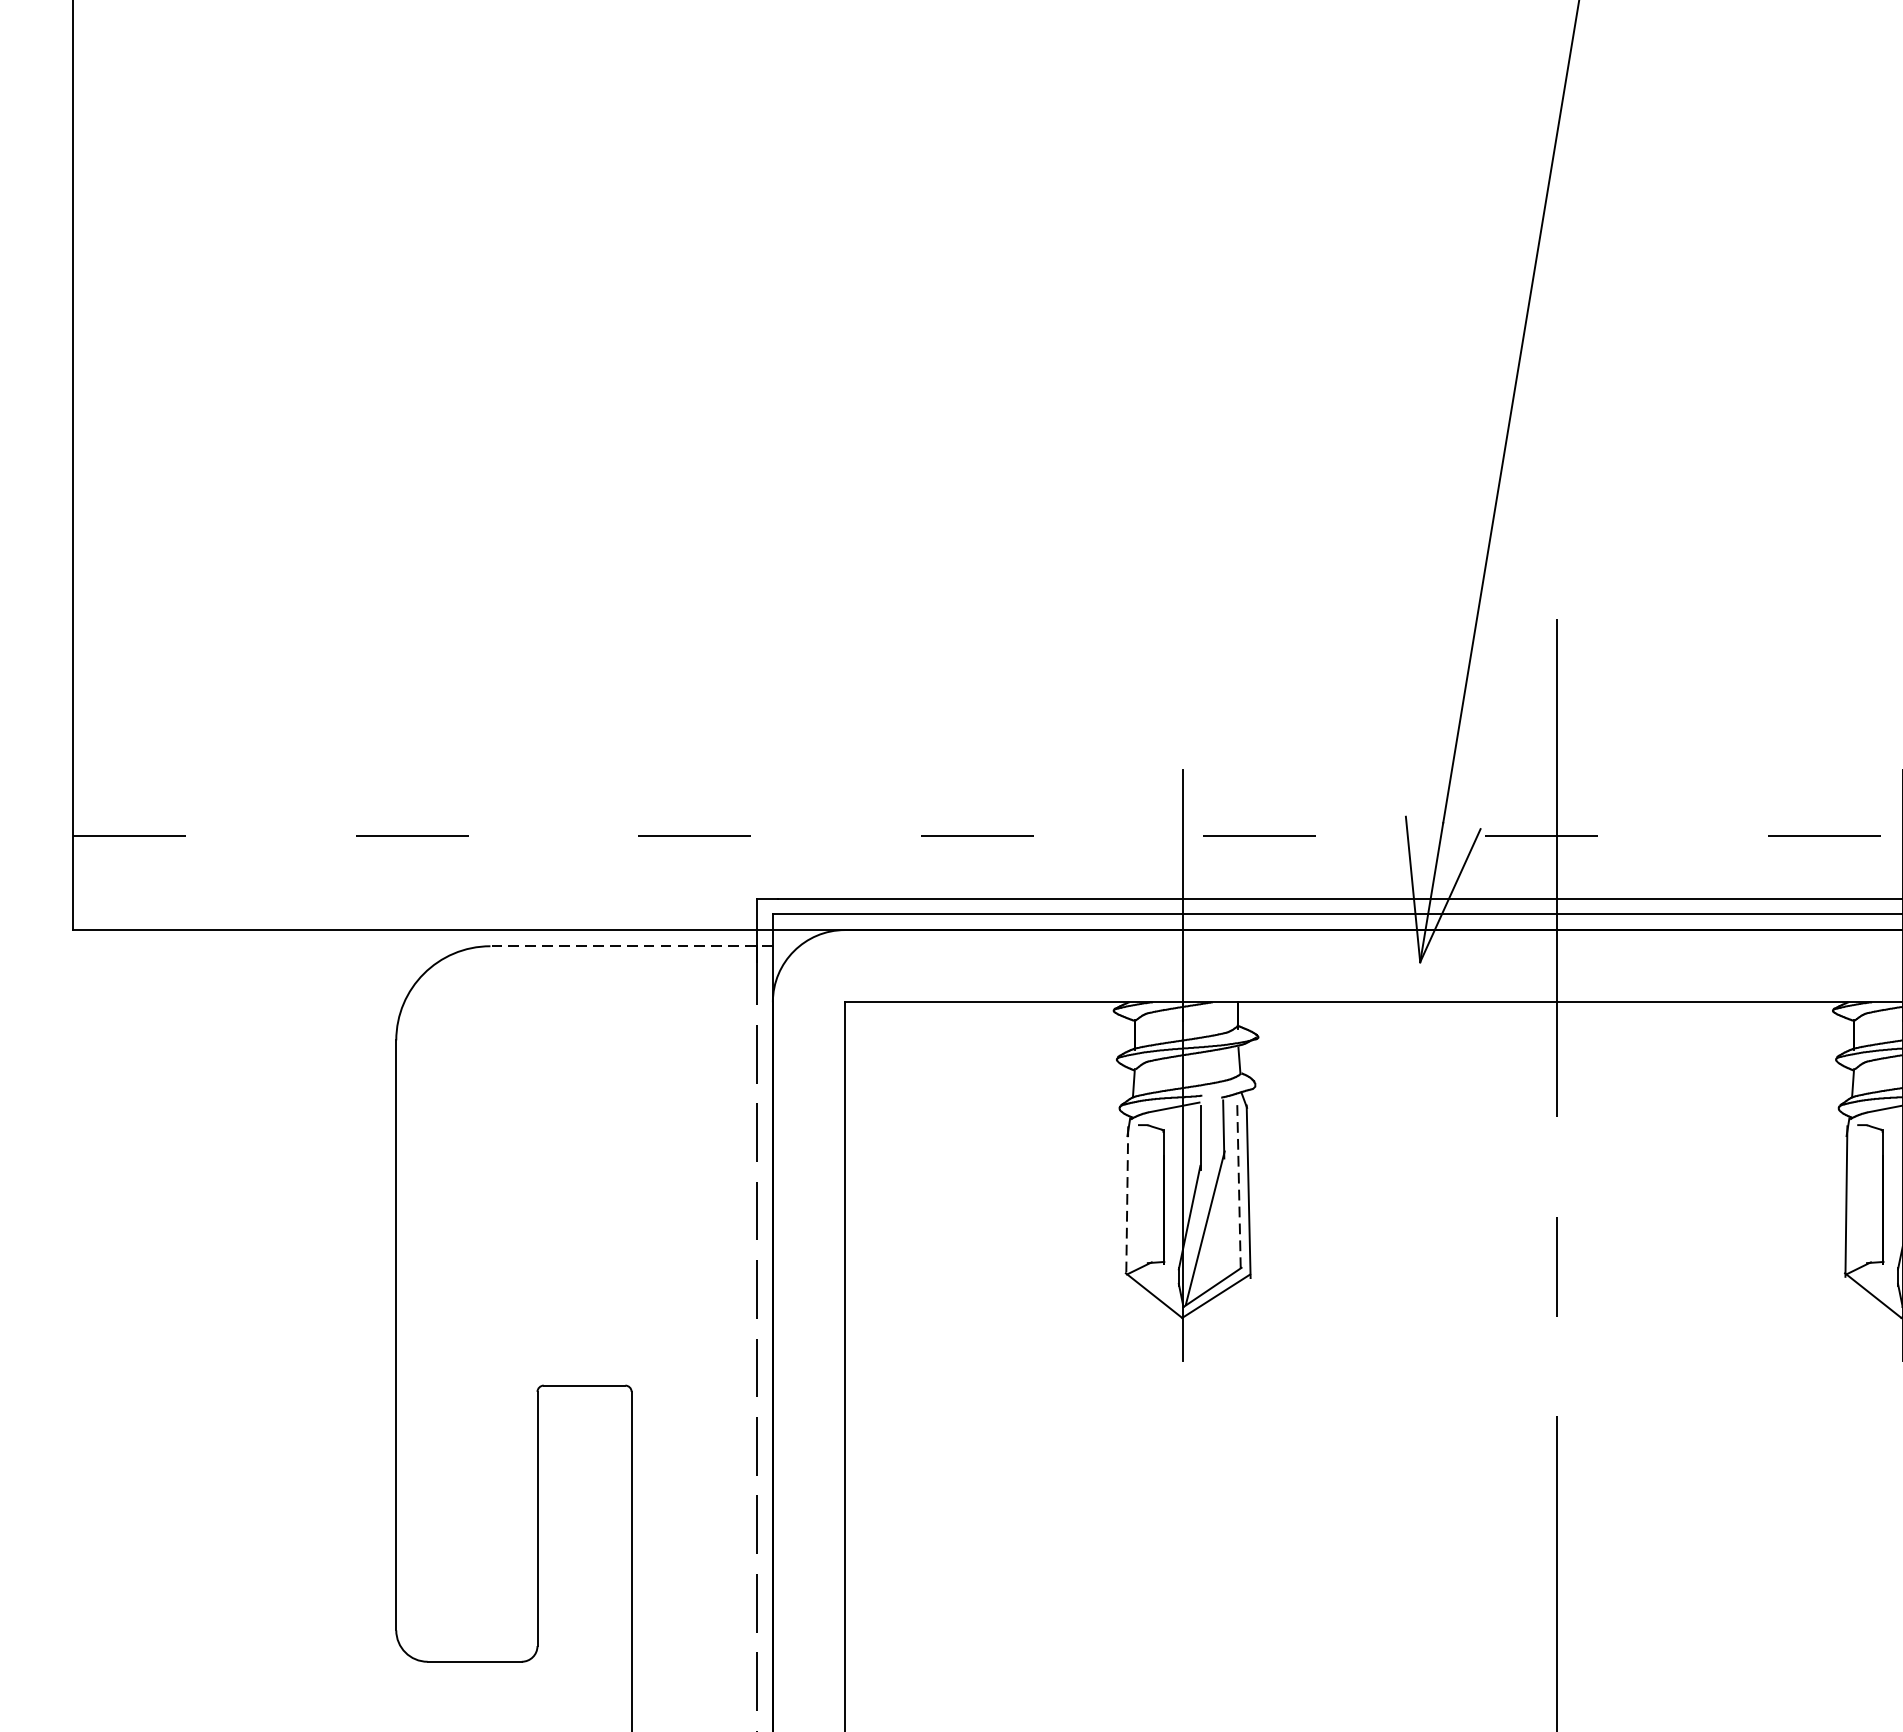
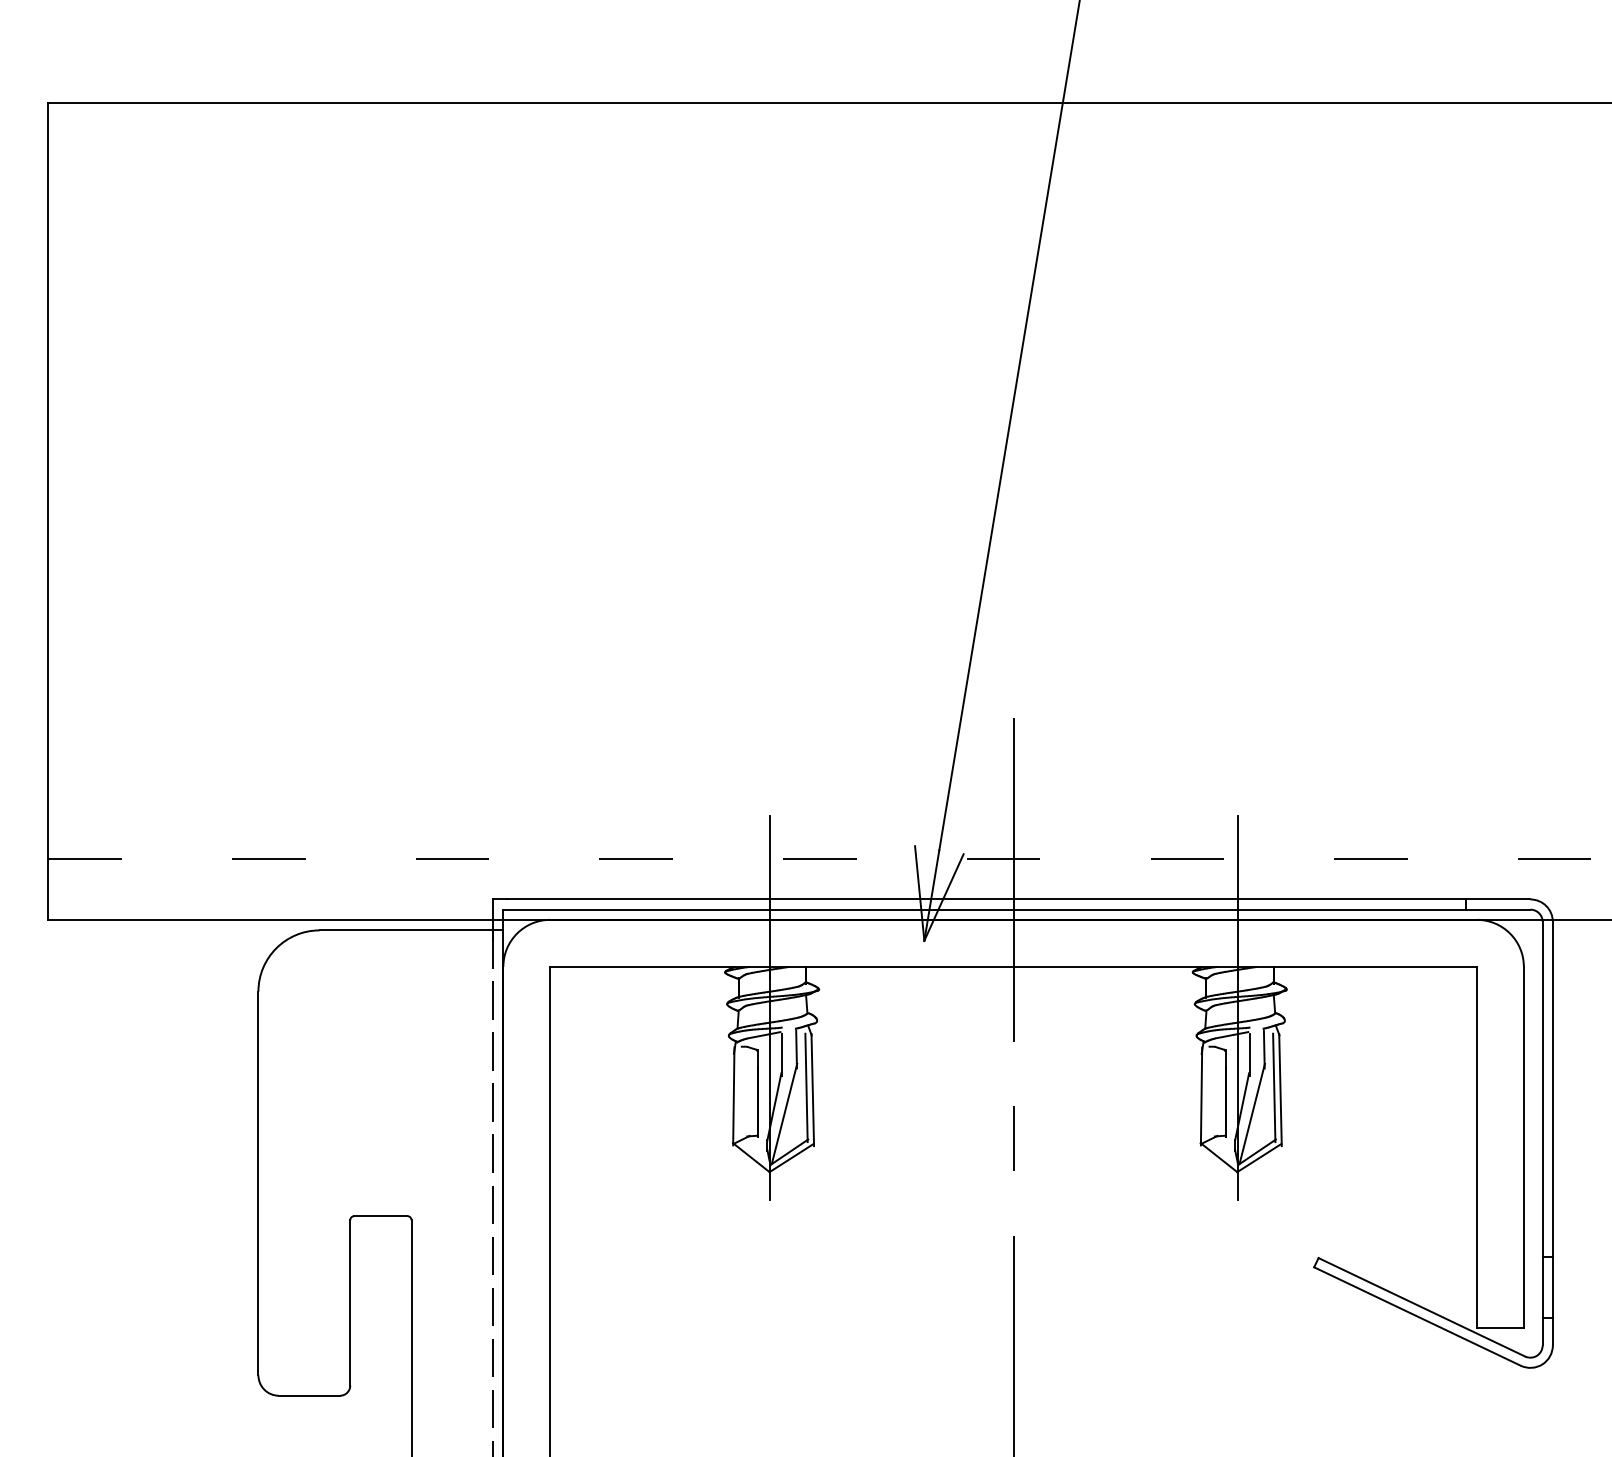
line: (631, 946) -> (411, 930), dashed -> solid
line: (1238, 1189) -> (806, 1088), dashed -> solid
line: (1126, 1201) -> (733, 1096), dashed -> solid

